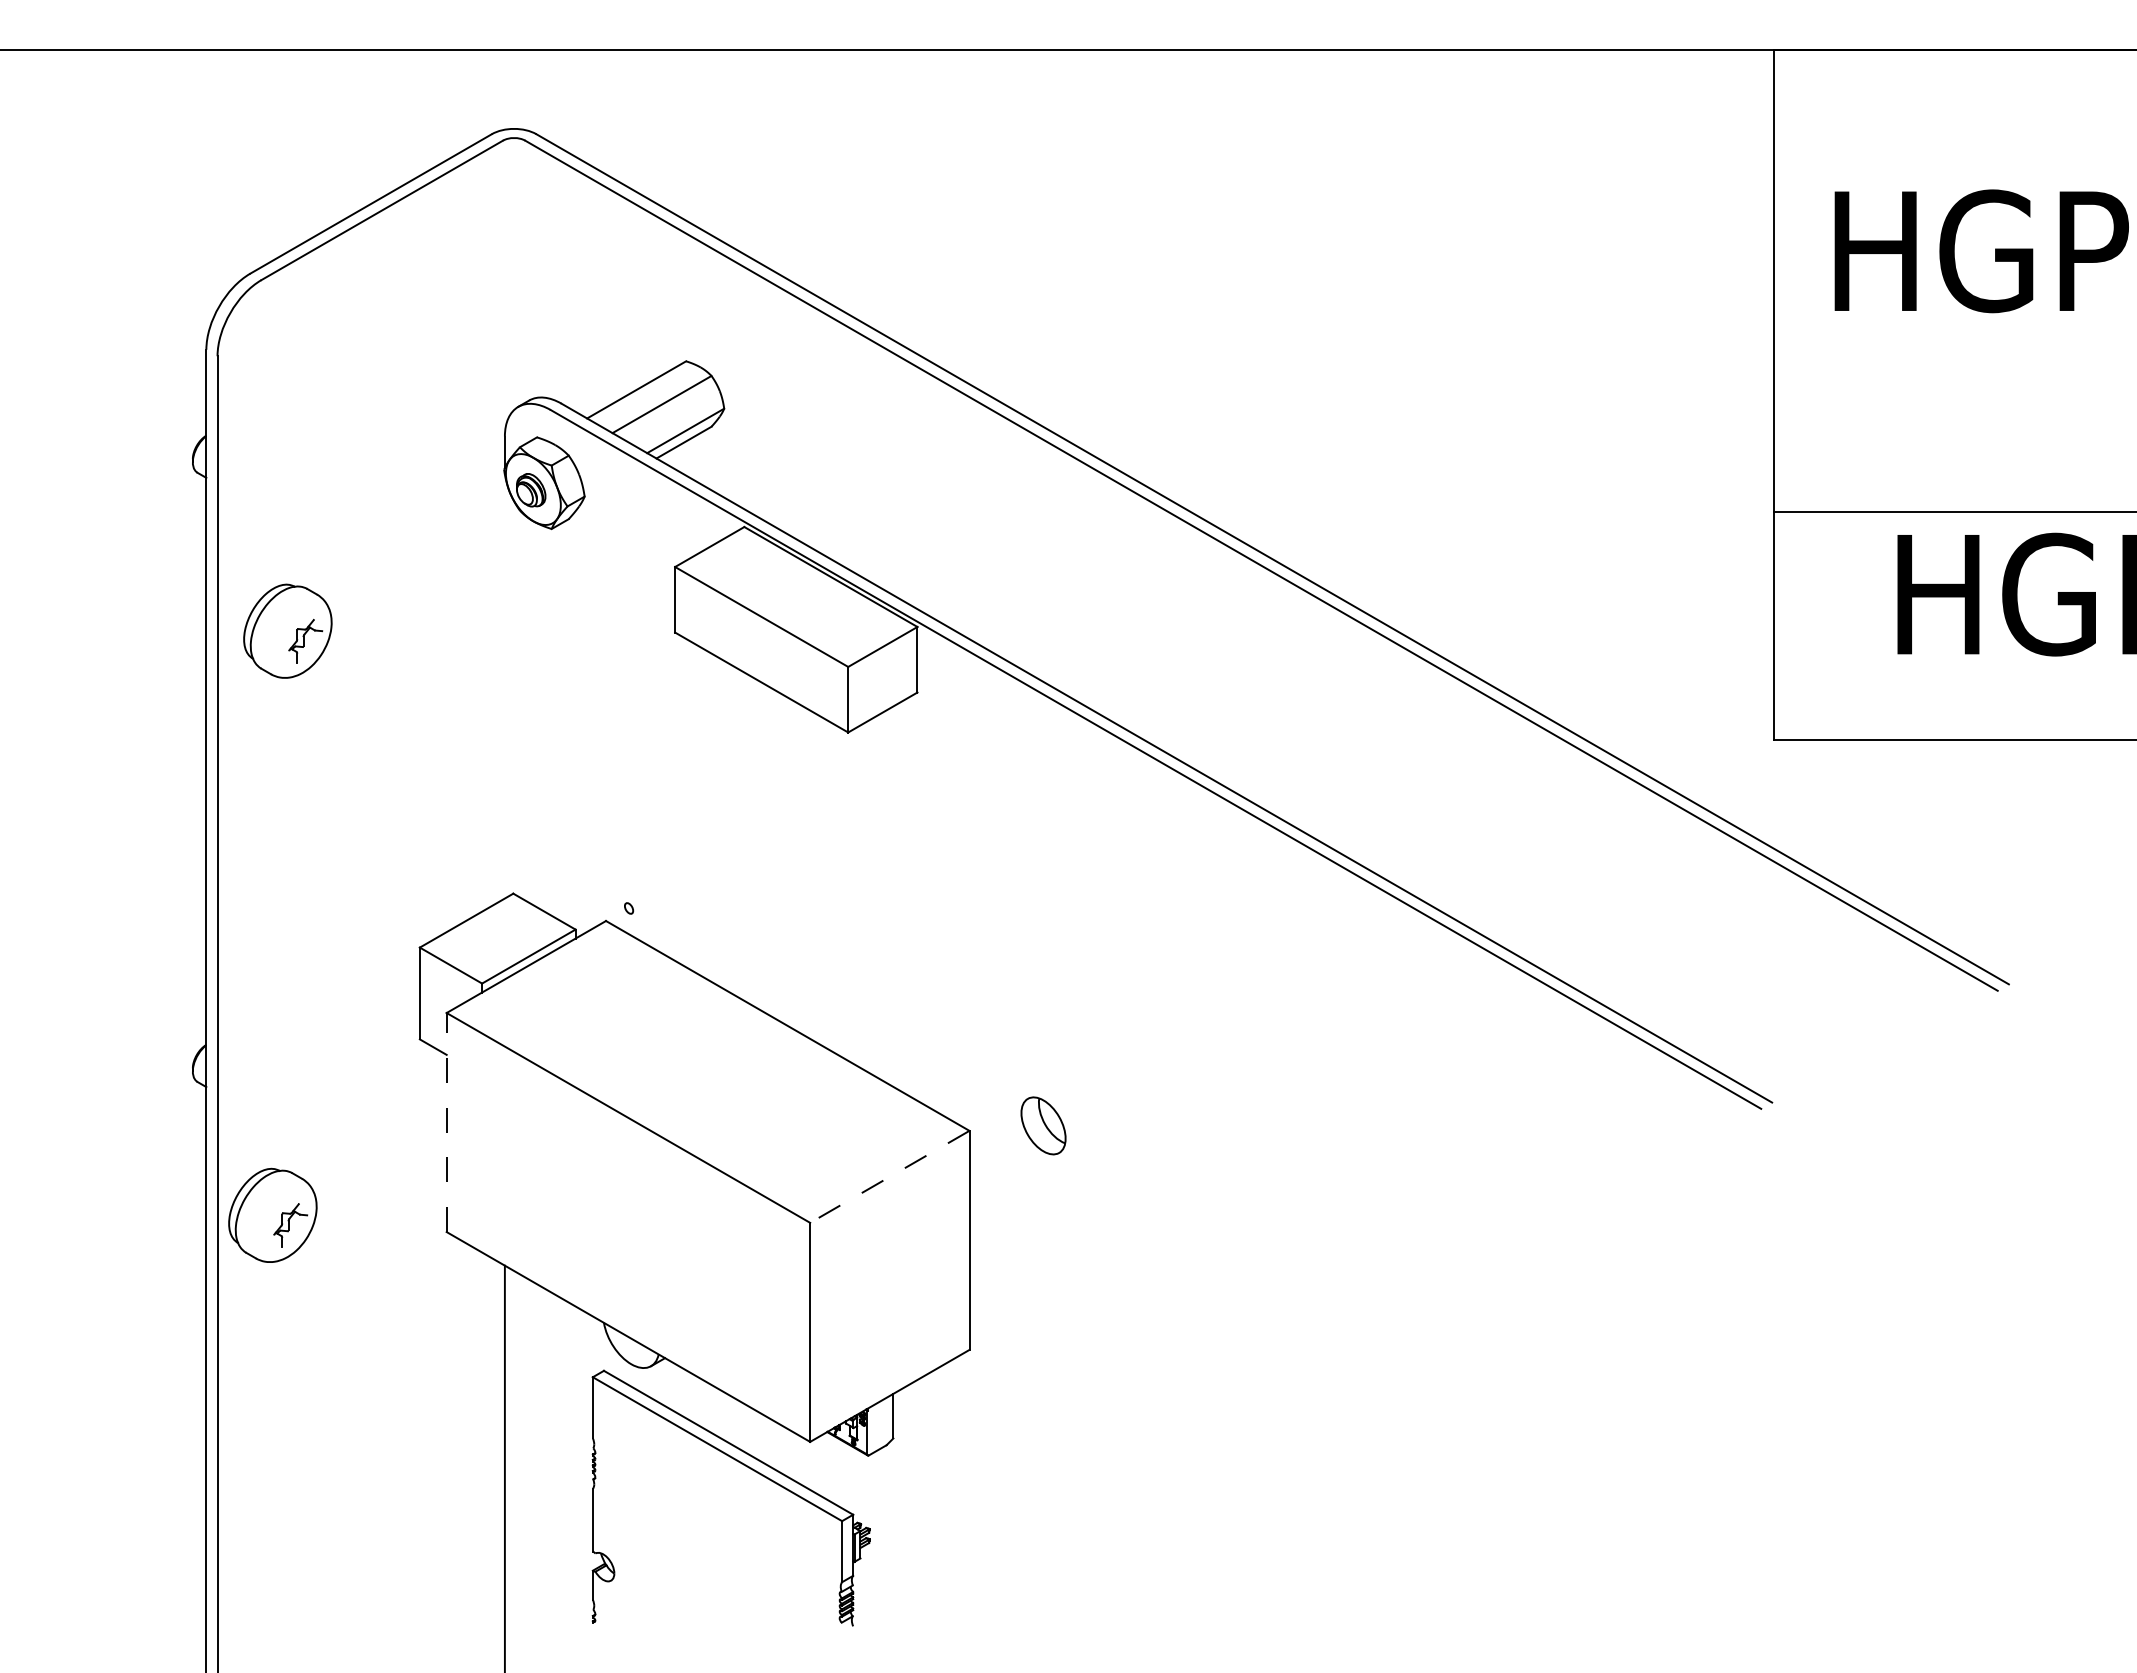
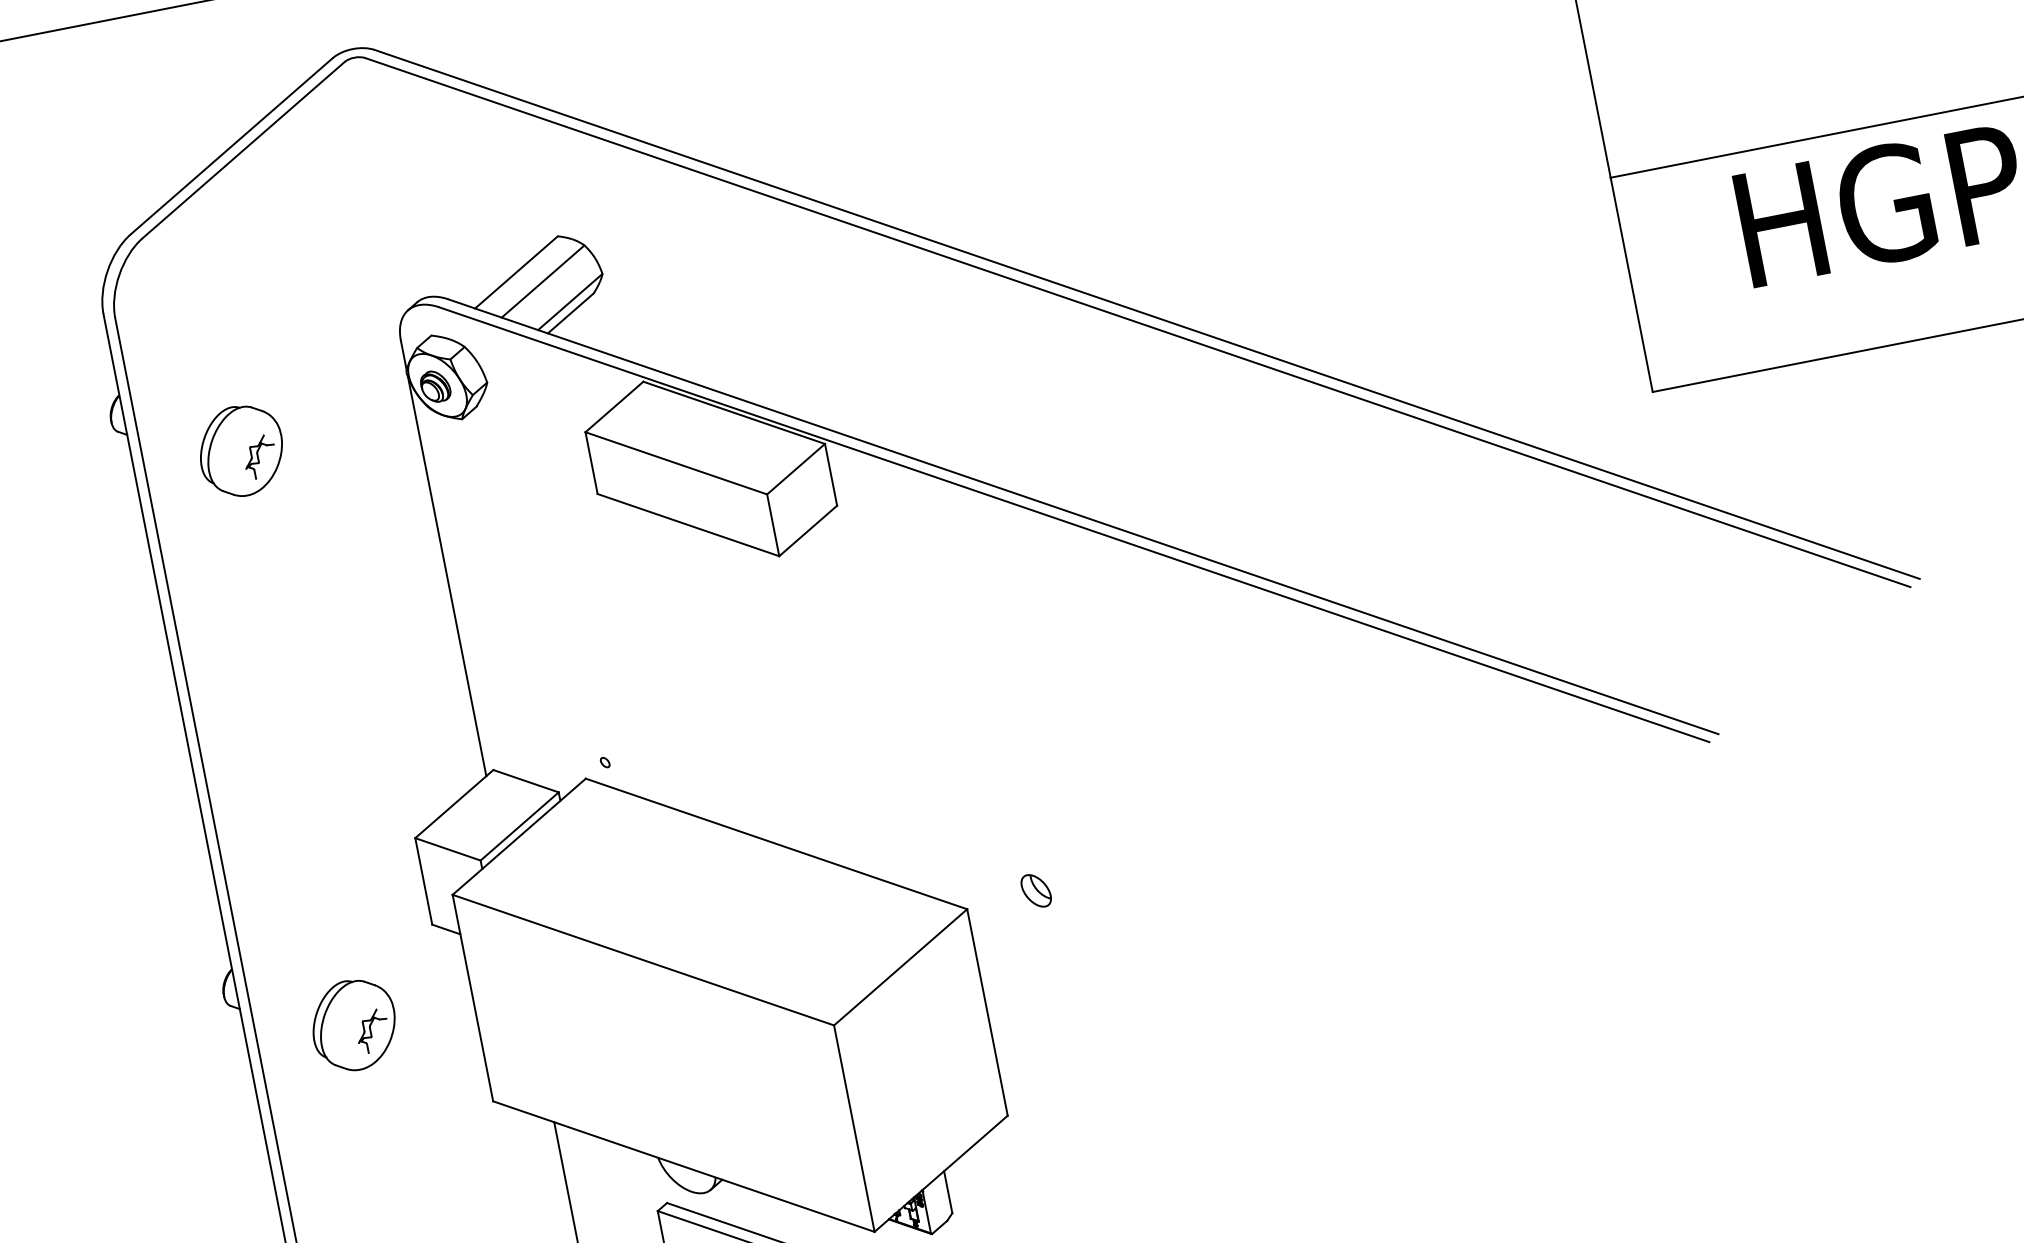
part: (287, 630) -> (240, 450), moved
line: (504, 686) -> (446, 576), added
line: (446, 1122) -> (472, 998), dashed -> solid
part: (1043, 1125) -> (1035, 890), size x0.62
line: (889, 1176) -> (900, 967), dashed -> solid
part: (272, 1214) -> (353, 1024), moved

